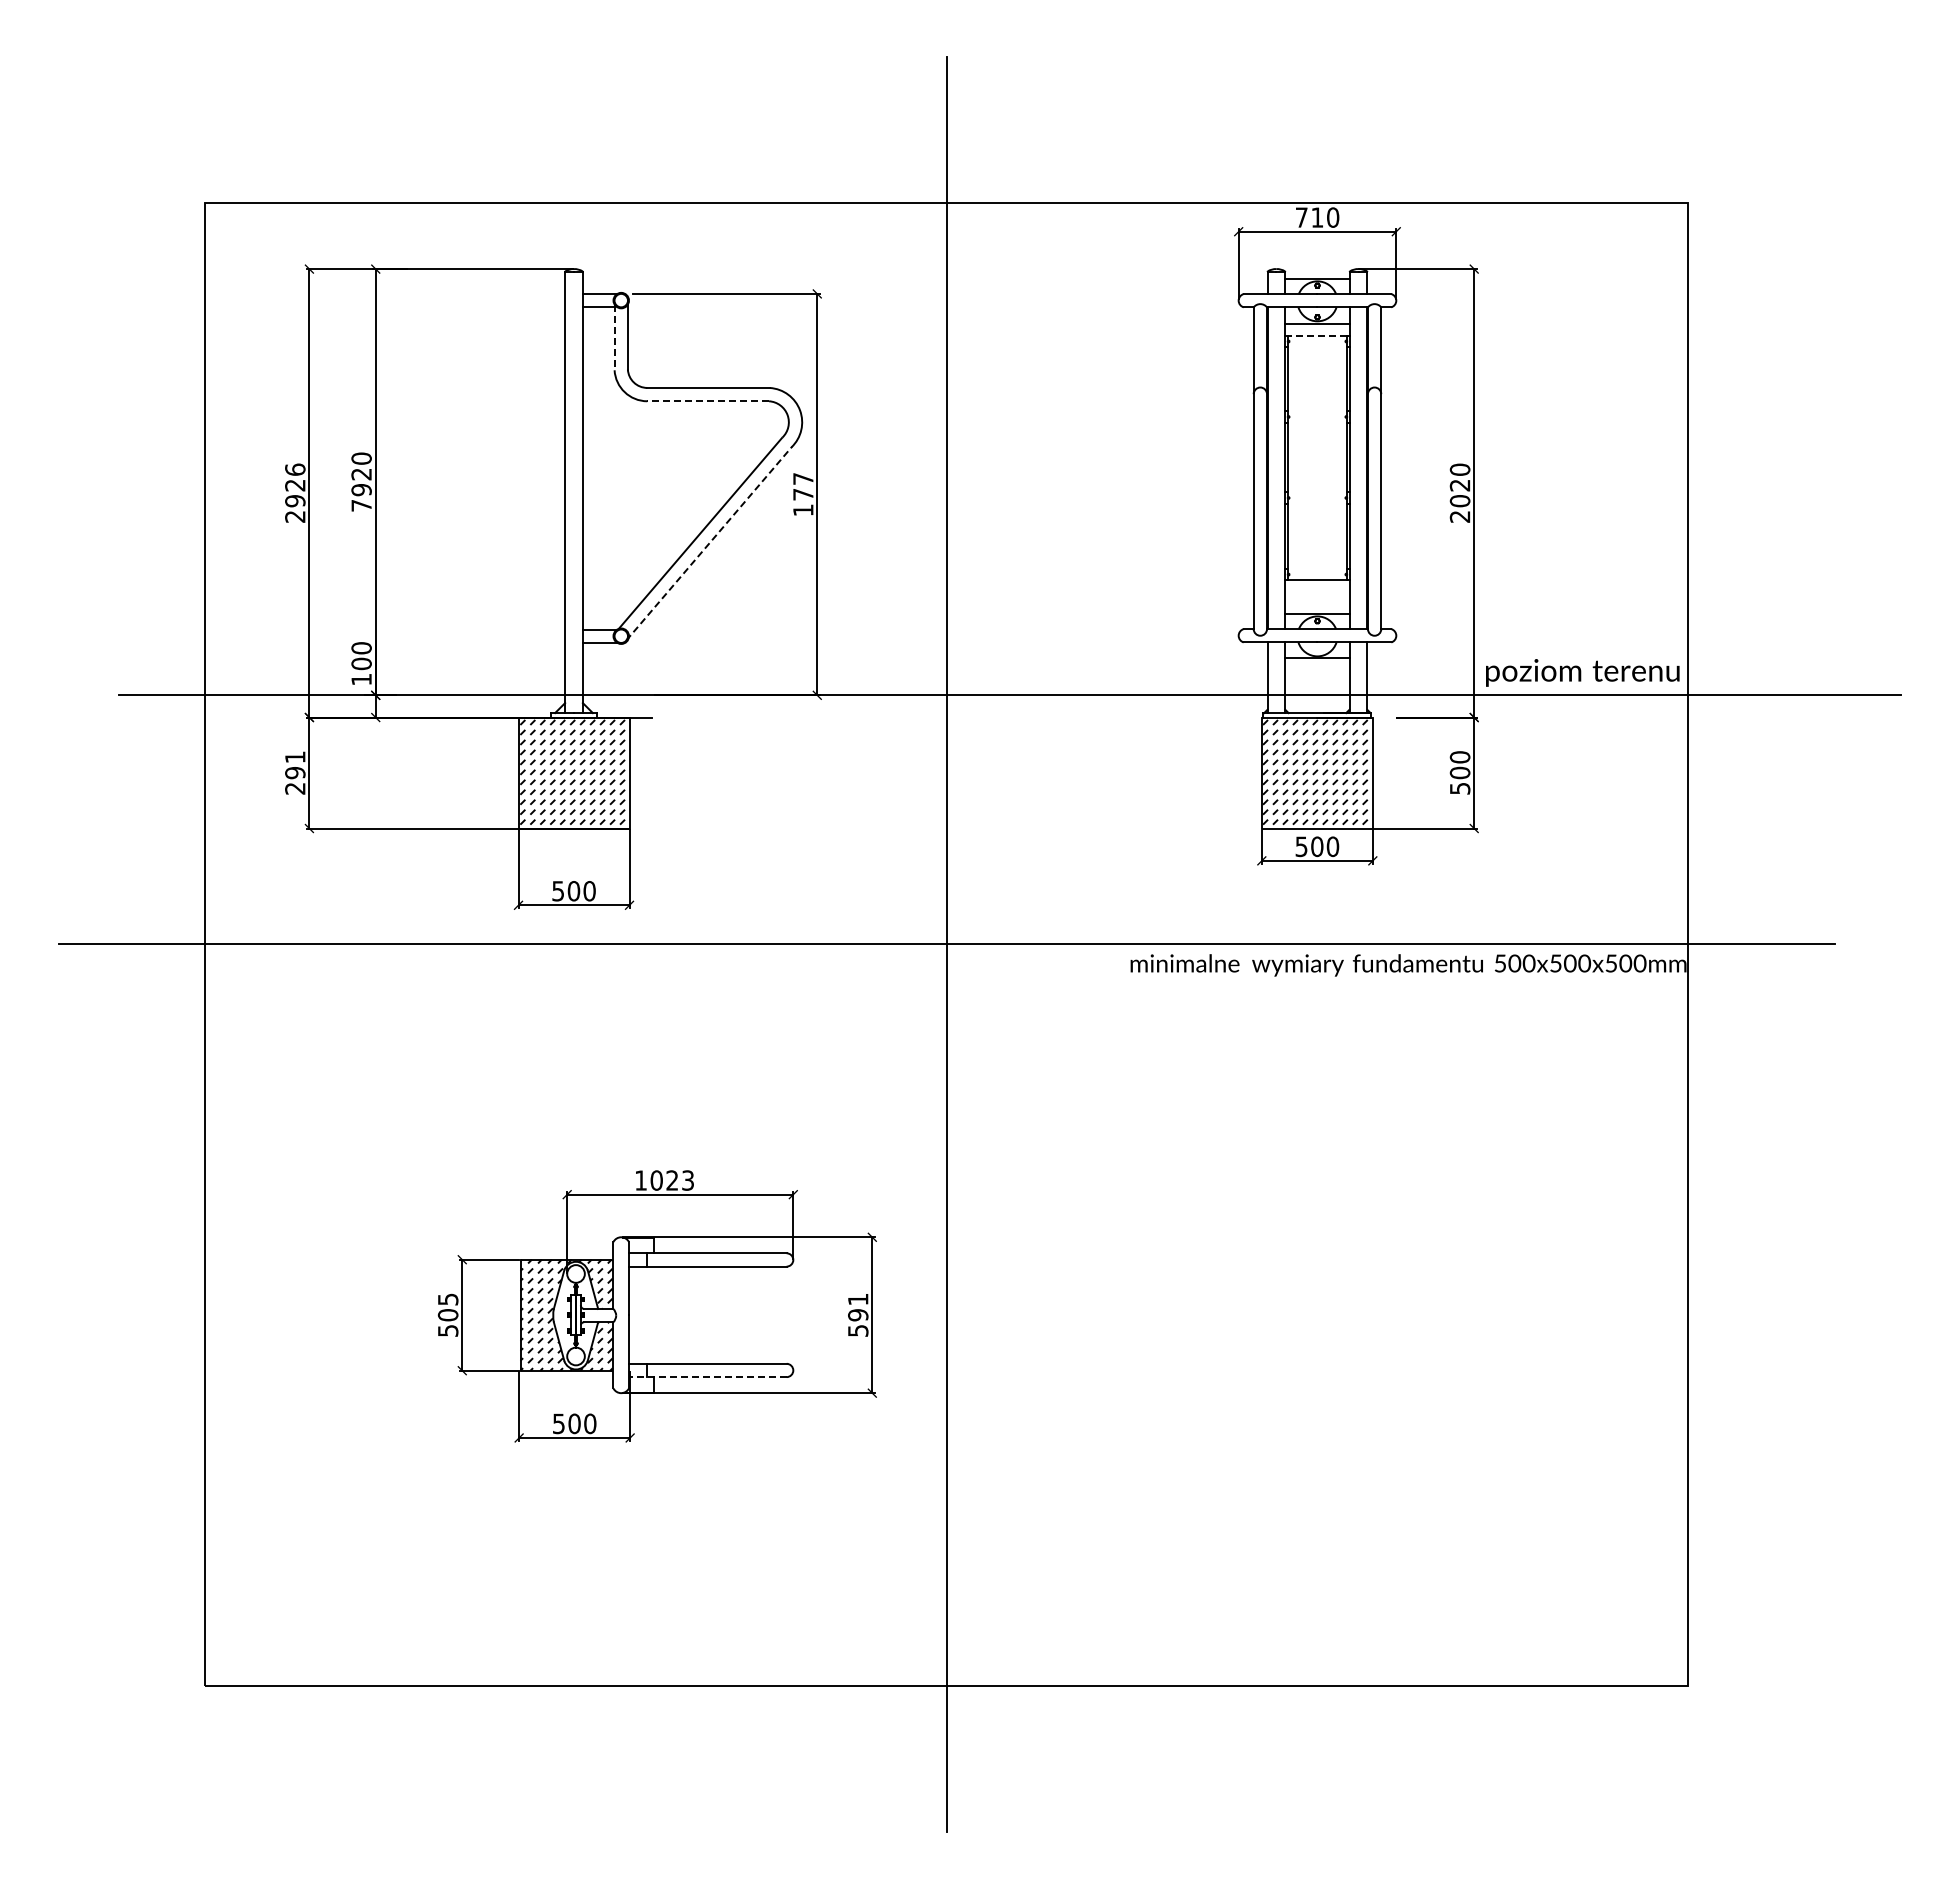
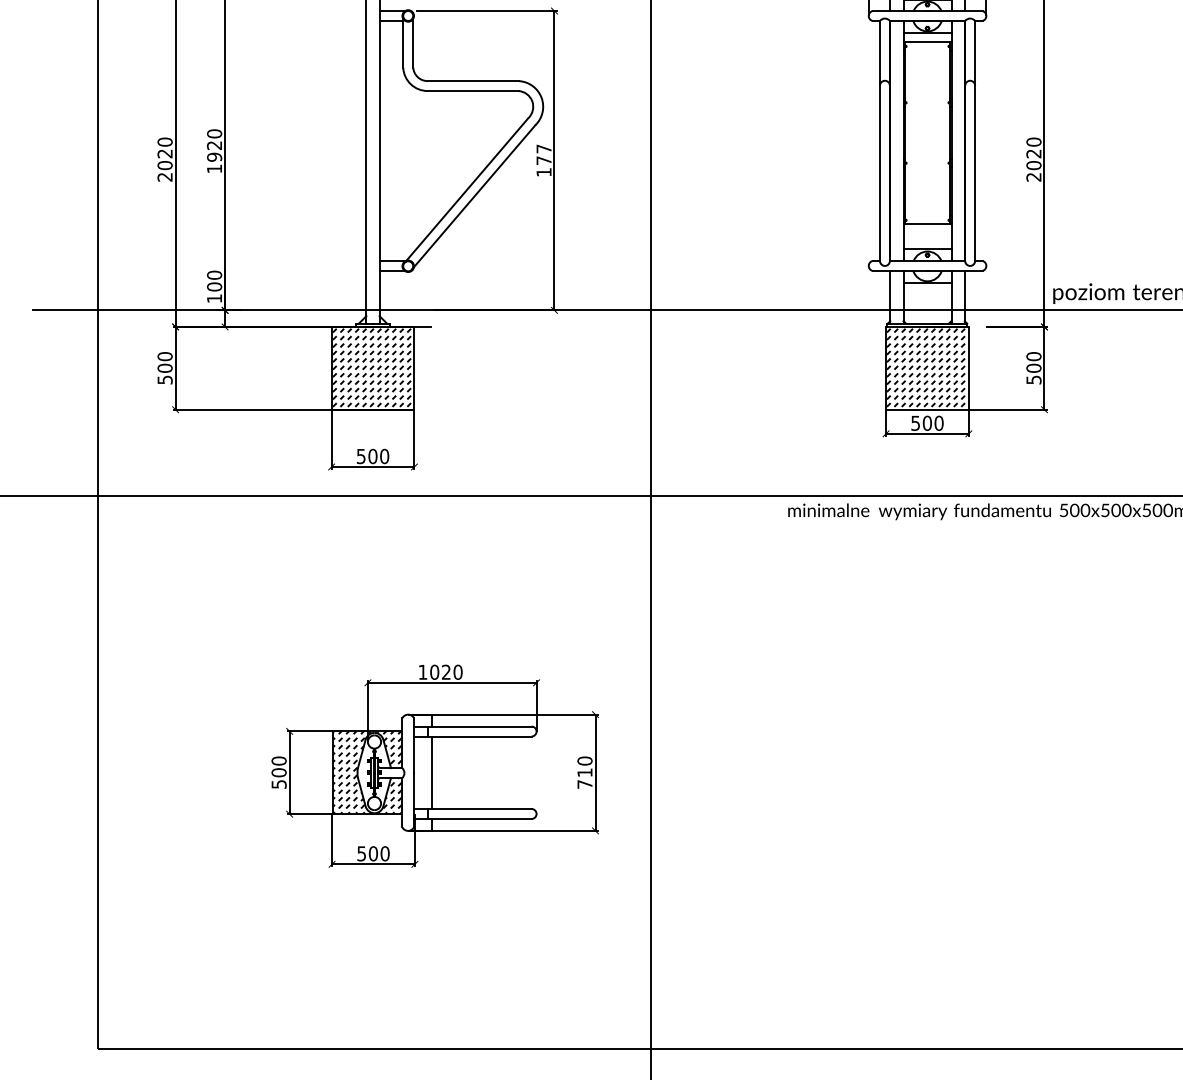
line: (1317, 335) -> (927, 41), dashed -> solid
line: (614, 337) -> (403, 43), dashed -> solid
line: (708, 401) -> (473, 91), dashed -> solid
text: (295, 485) -> (165, 153), 2926 -> 2020
text: (361, 505) -> (214, 168), 7920 -> 1920
line: (709, 543) -> (474, 197), dashed -> solid
text: (295, 772) -> (165, 367), 291 -> 500
text: (688, 1180) -> (458, 672), 1023 -> 1020
text: (447, 1299) -> (278, 761), 505 -> 500
line: (653, 1314) -> (432, 772), added
text: (858, 1314) -> (585, 772), 591 -> 710
line: (707, 1377) -> (472, 819), dashed -> solid

